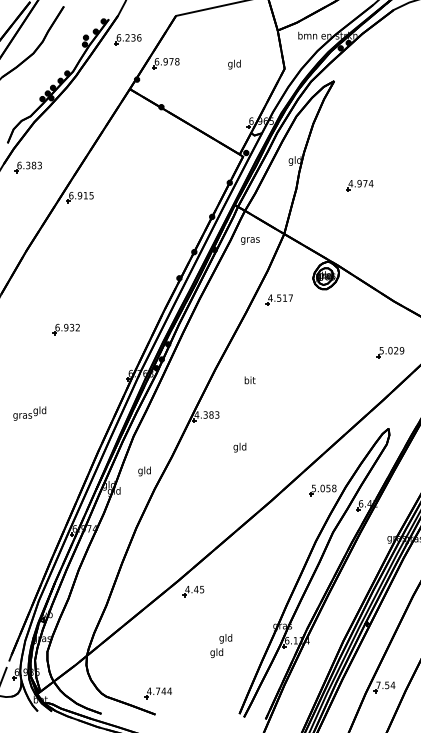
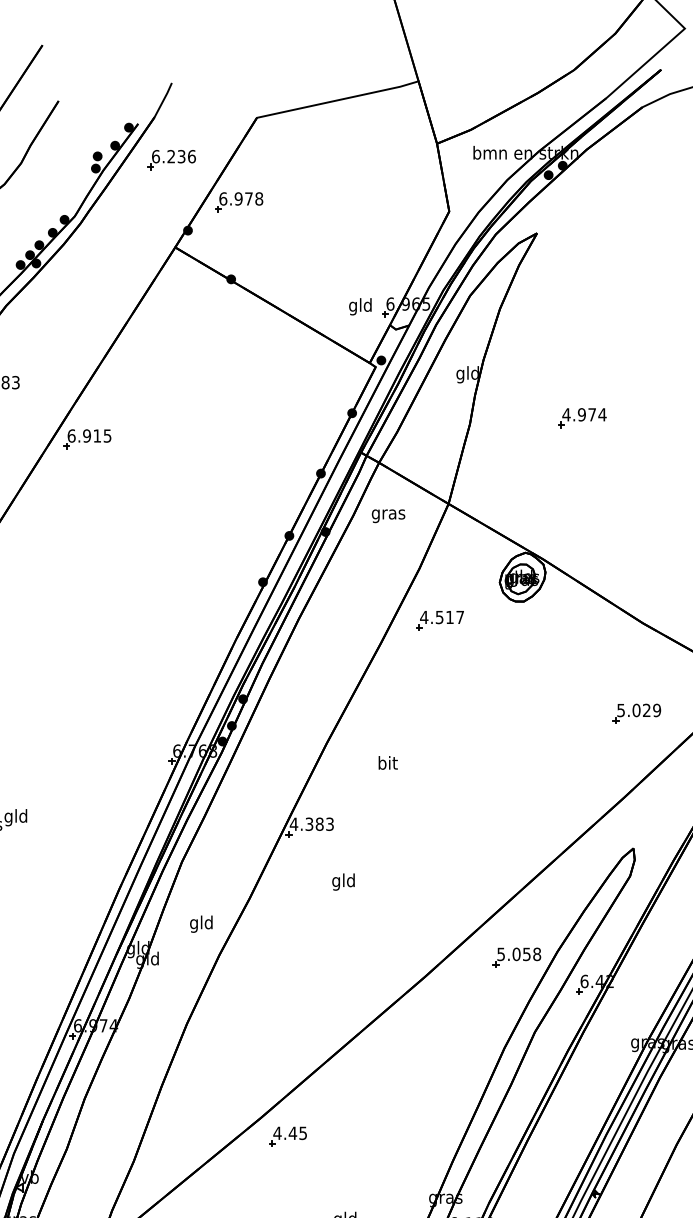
text: (234, 64) -> (360, 306), moved
part: (65, 329) -> (61, 672), removed
text: (239, 447) -> (342, 881), moved

